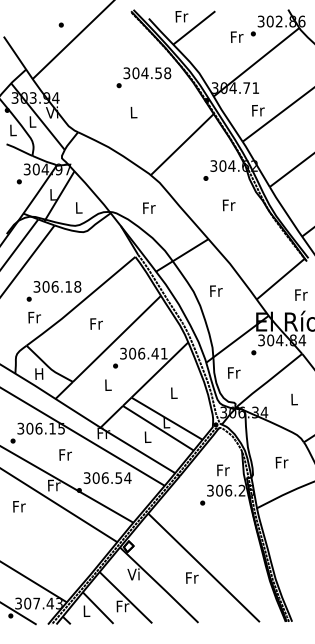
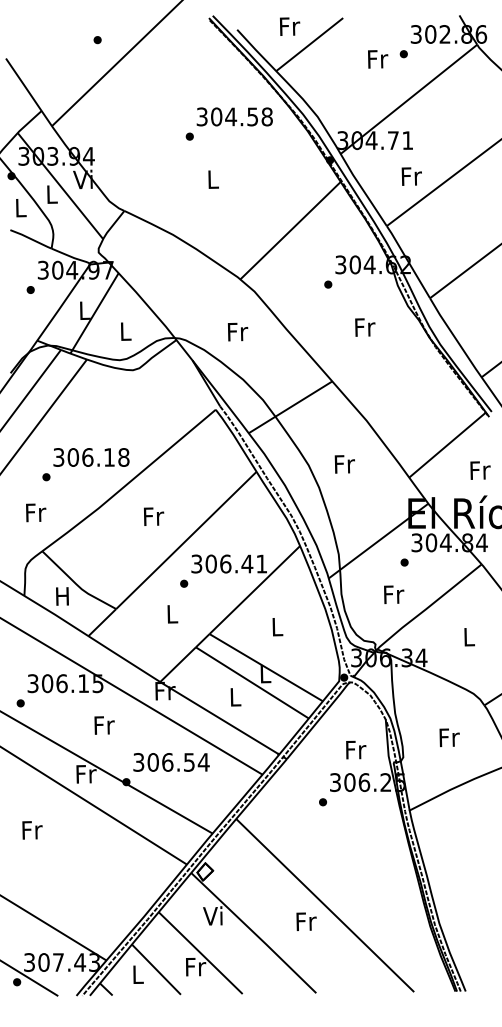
text: (34, 317) -> (35, 512), moved
text: (234, 372) -> (394, 594), moved
text: (19, 506) -> (32, 830), moved

